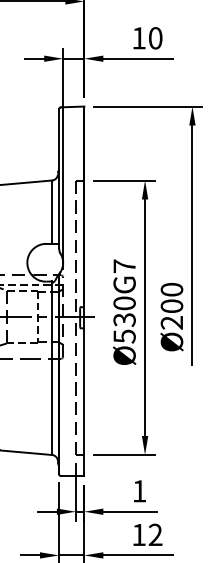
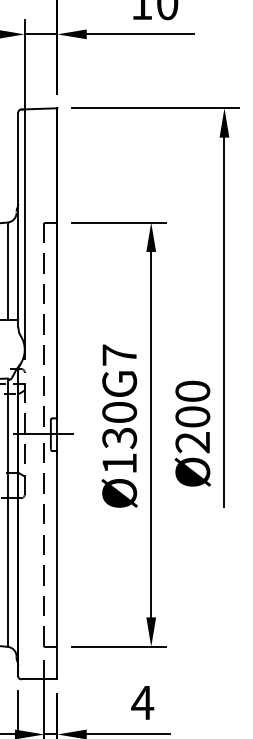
text: (124, 336) -> (119, 463), Ø530G7 -> Ø130G7
text: (139, 491) -> (142, 703), 1 -> 4

